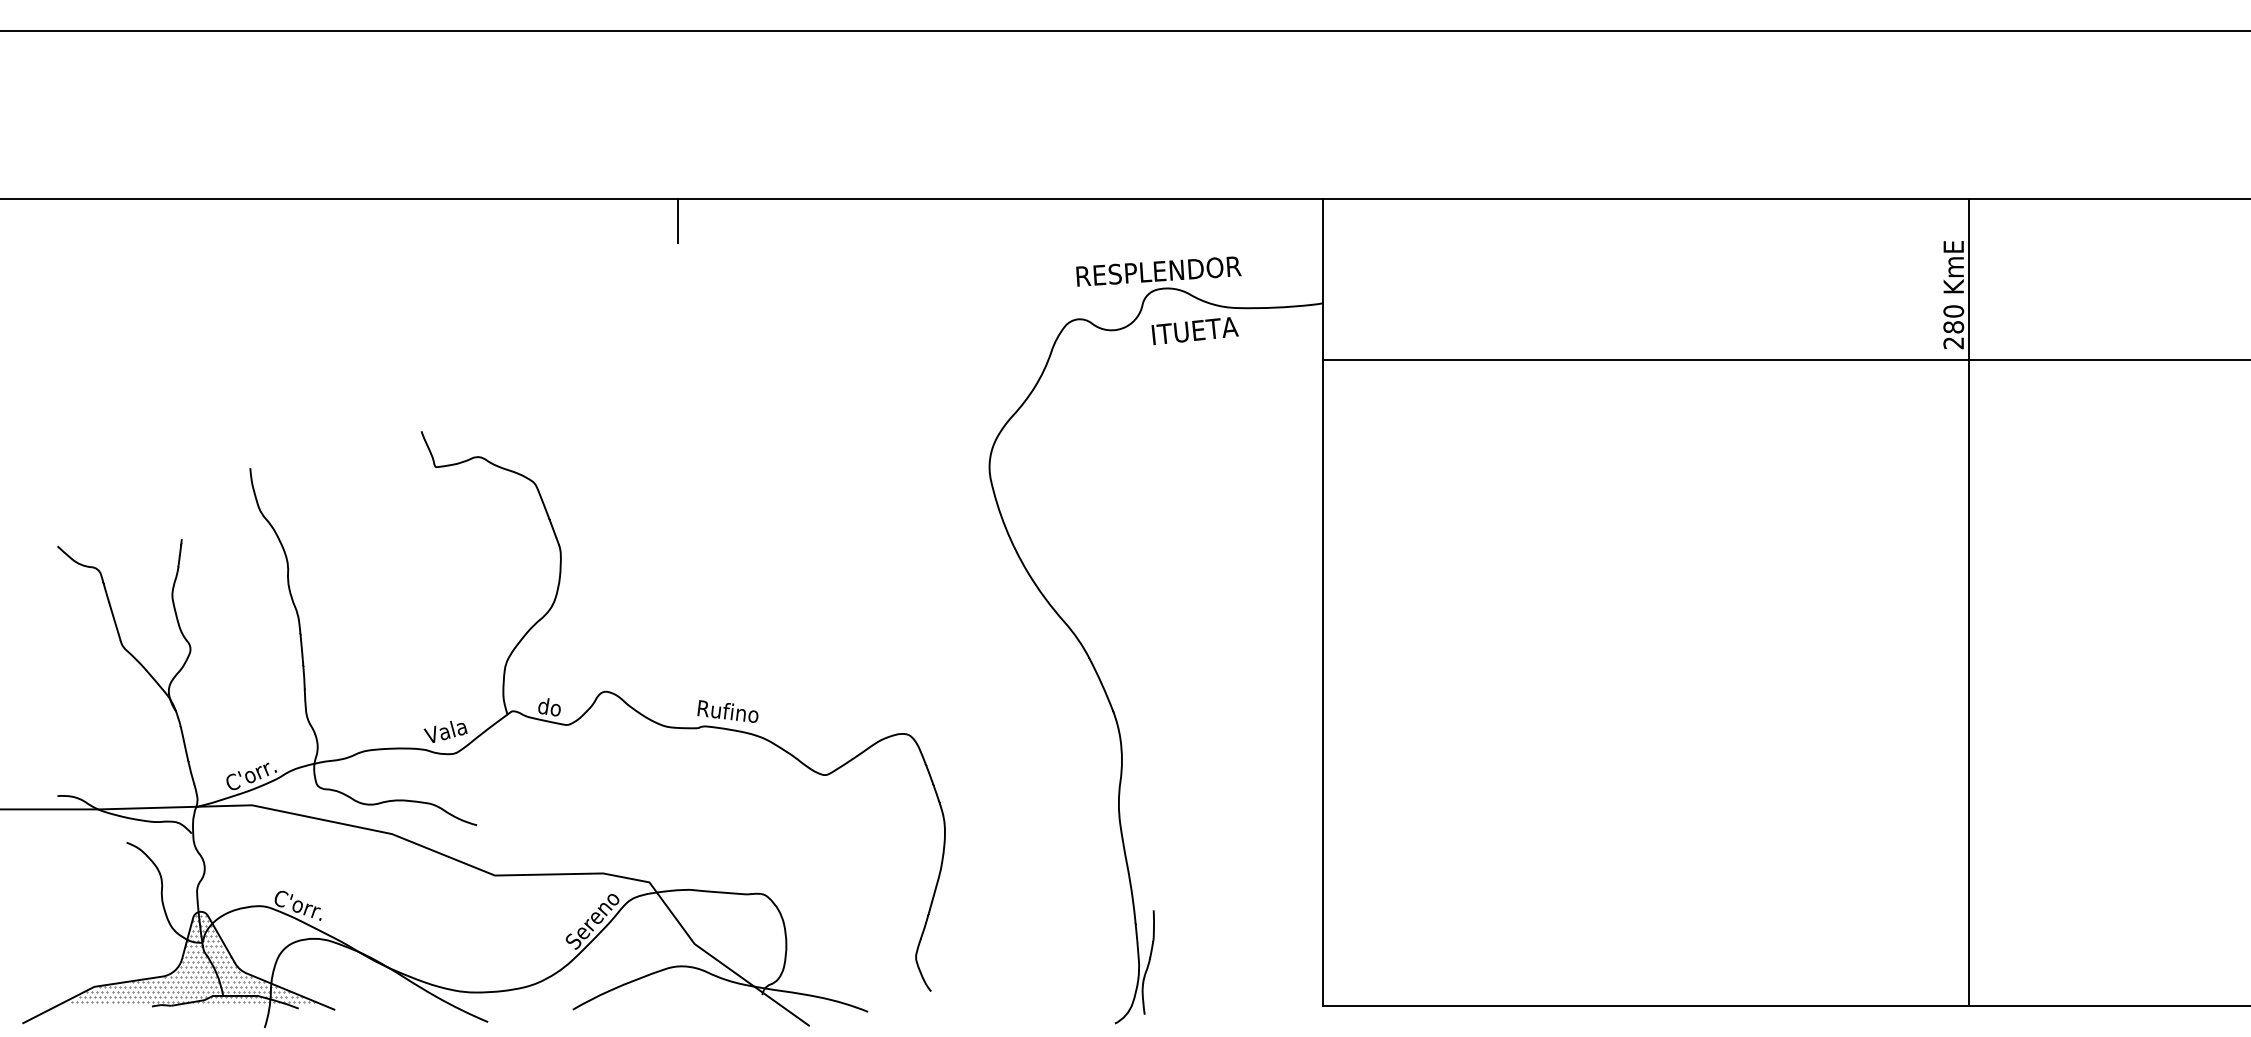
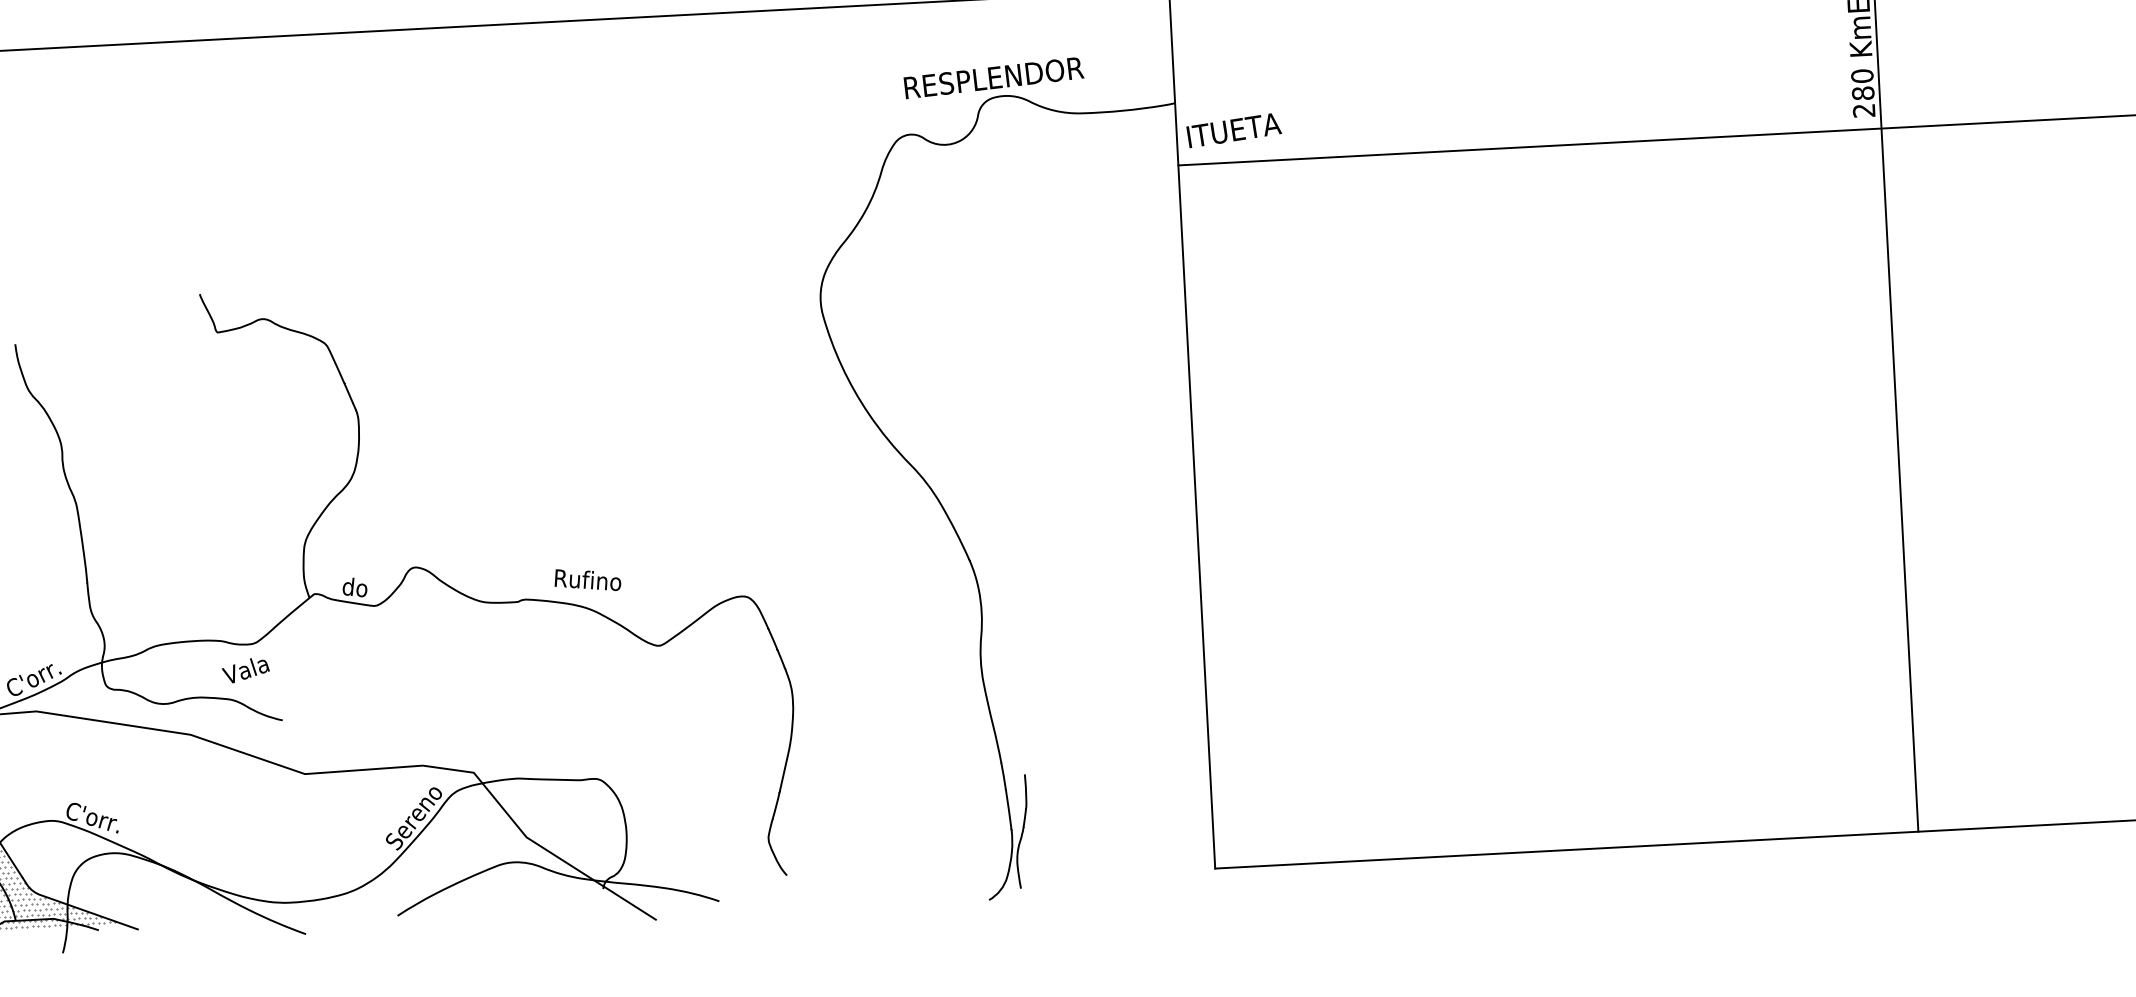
line: (678, 220) -> (467, 49), removed
text: (1194, 331) -> (1233, 131), moved
text: (727, 711) -> (587, 580), moved
text: (445, 731) -> (245, 670), moved

